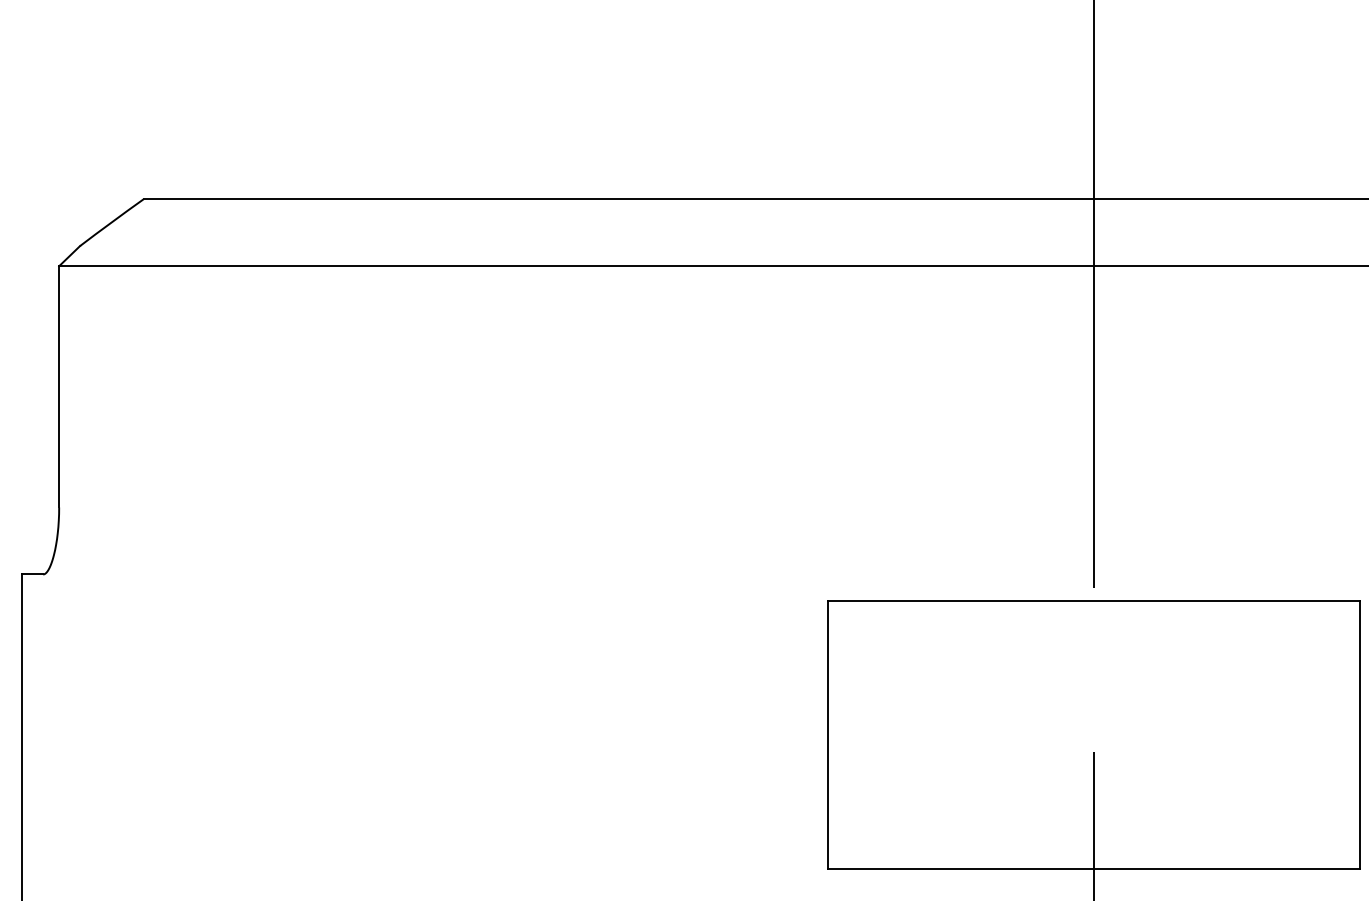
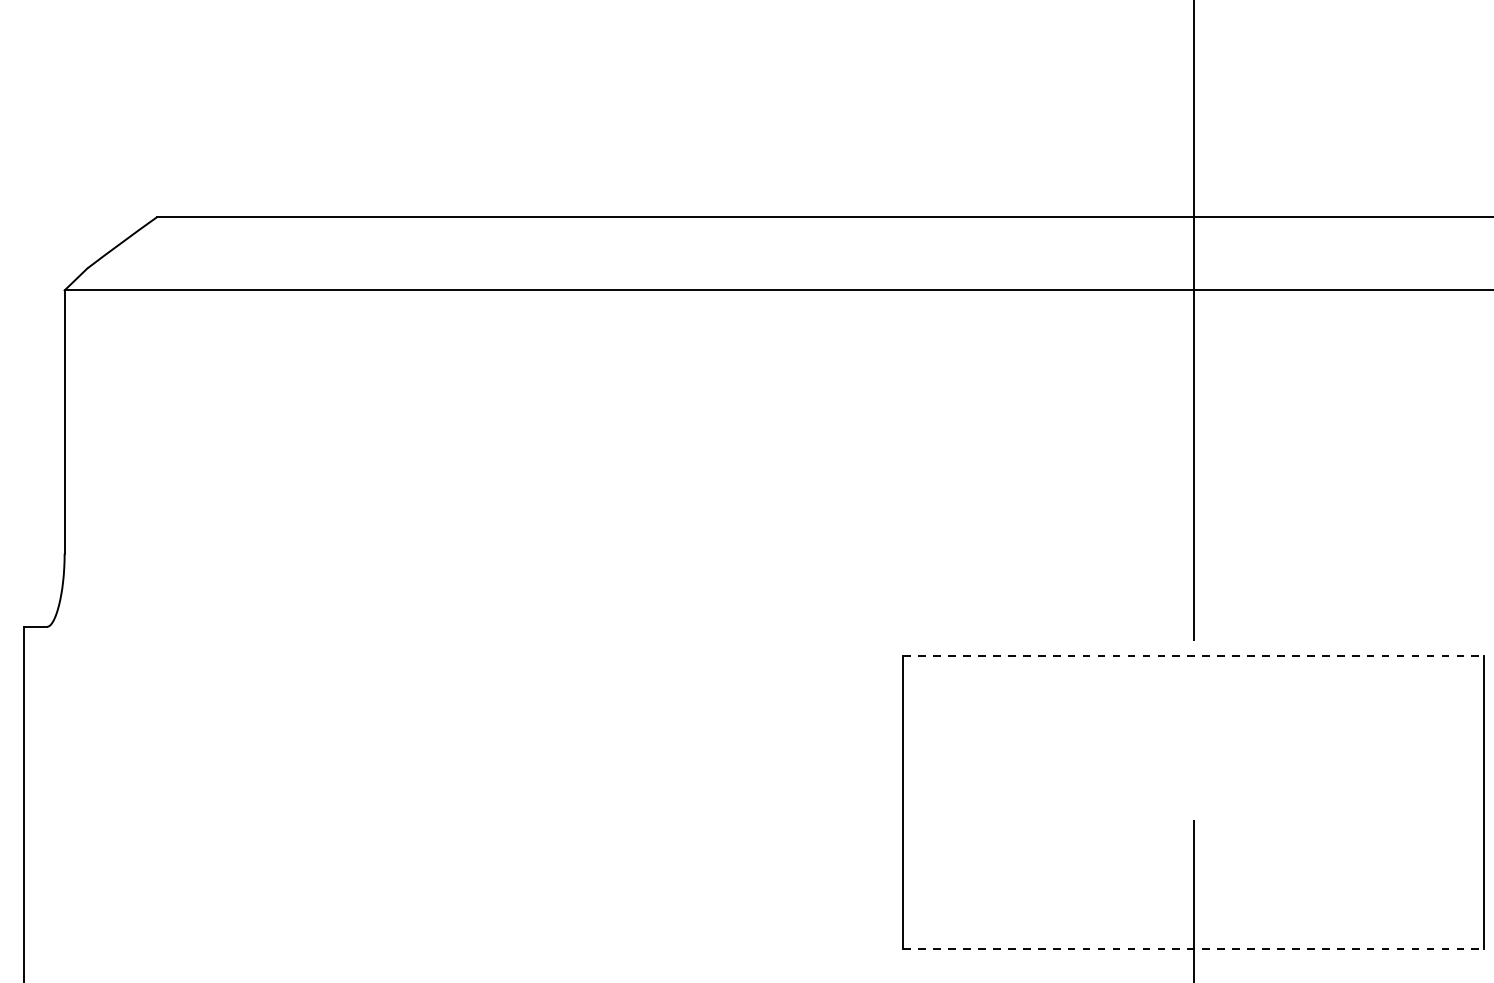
line: (1093, 601) -> (1193, 656), solid -> dashed
line: (1093, 869) -> (1193, 948), solid -> dashed

